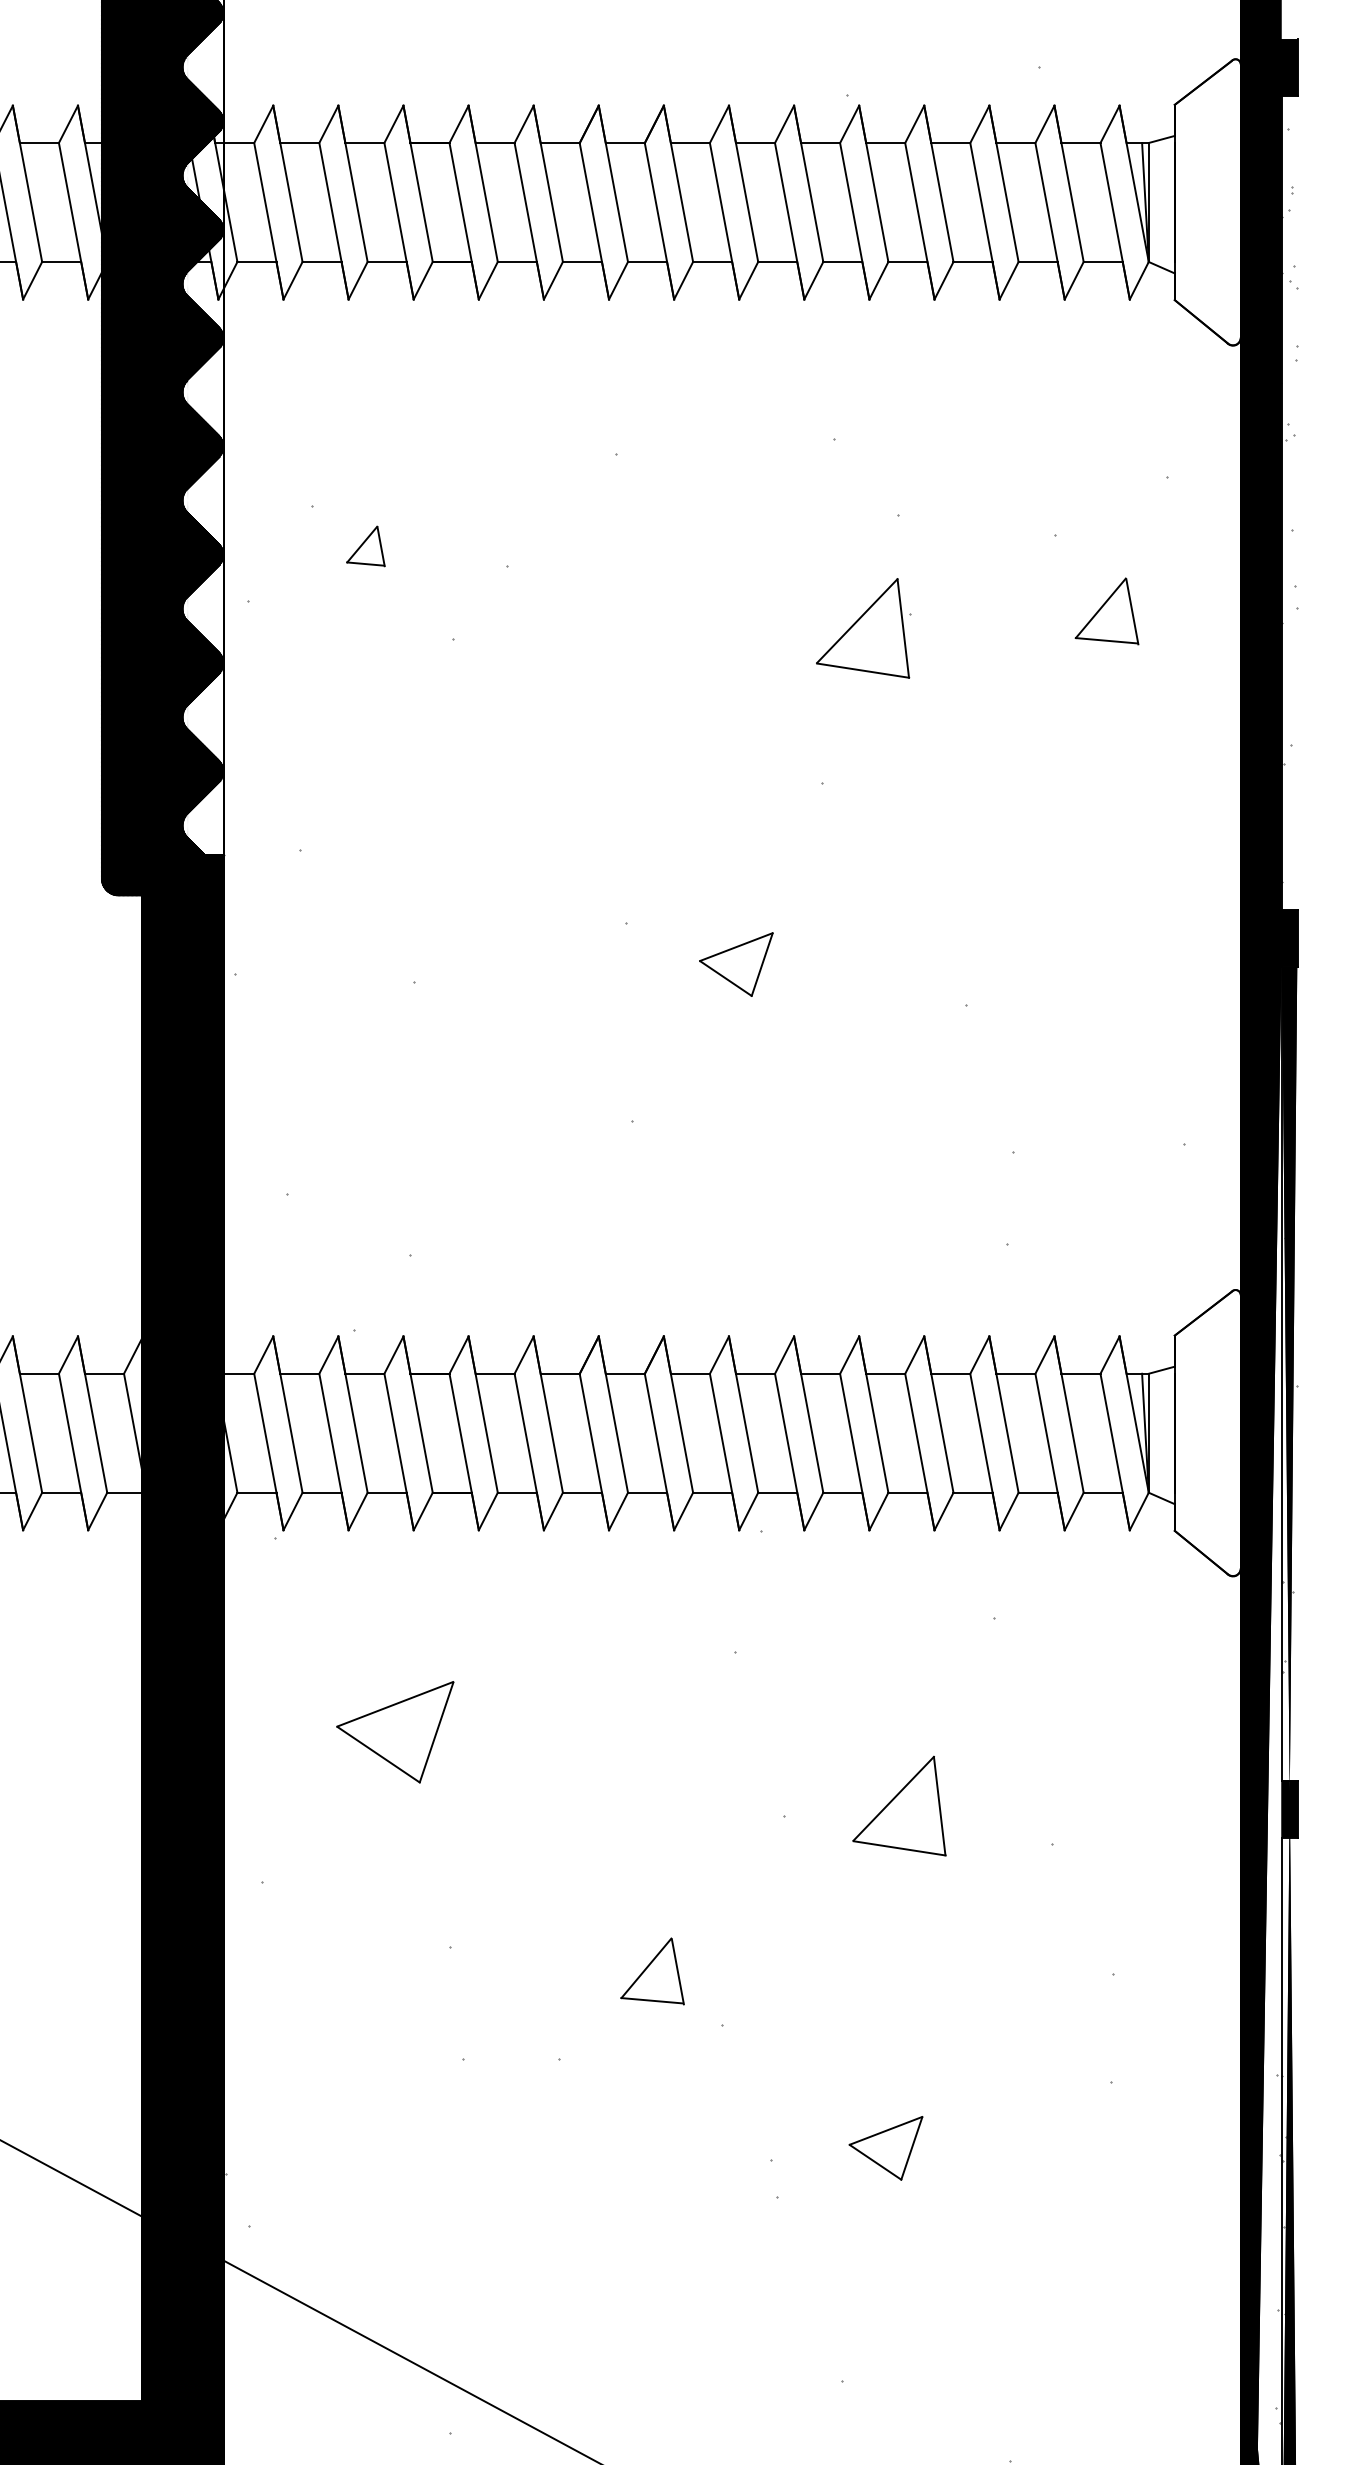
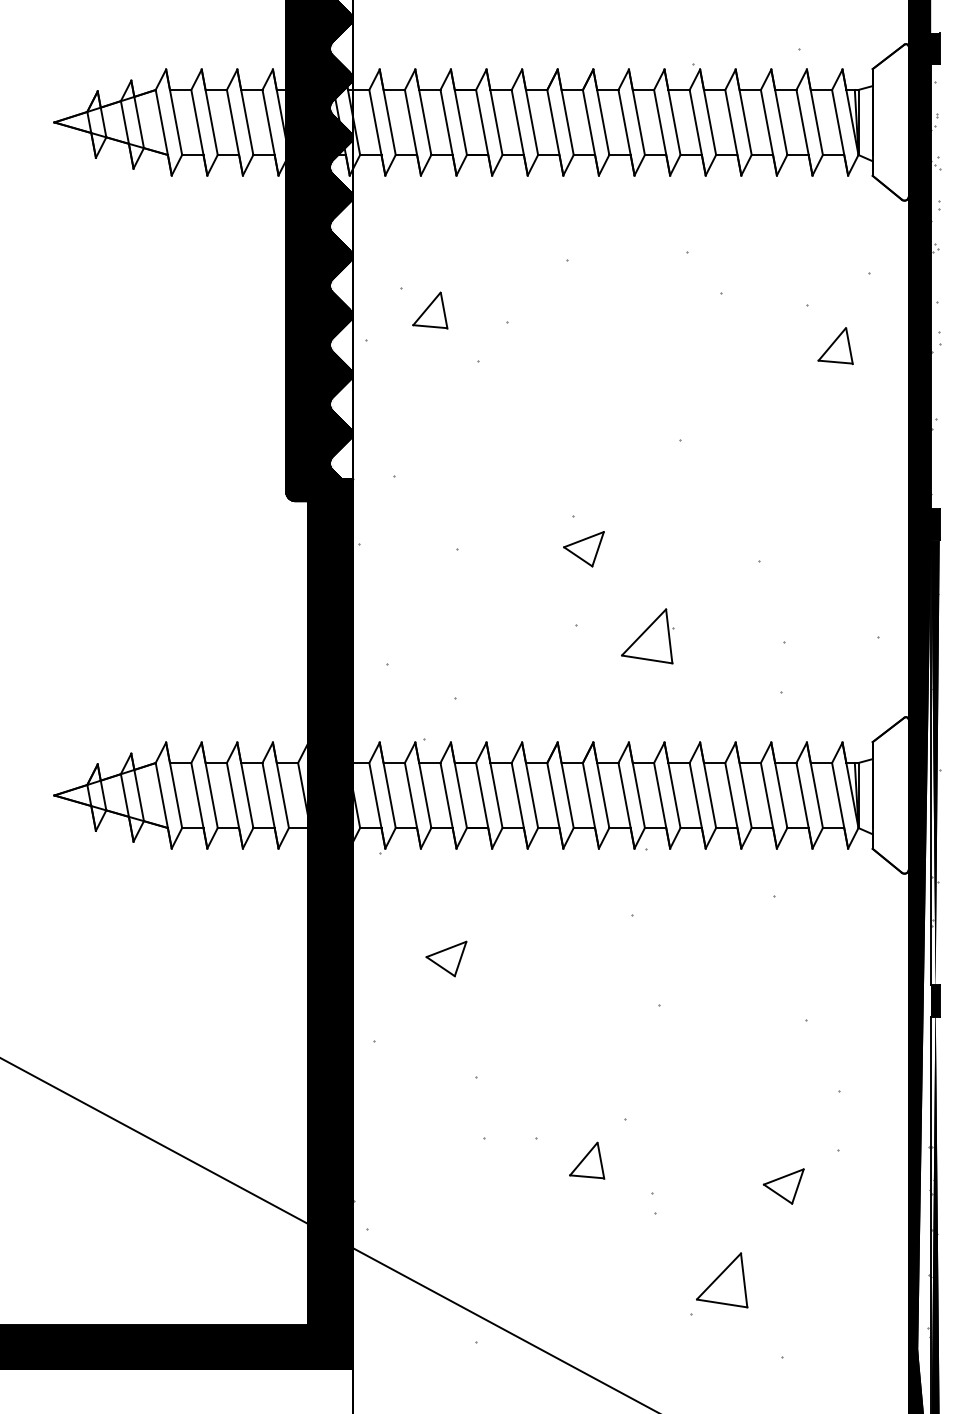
part: (366, 546) -> (430, 310), size x1.67
part: (863, 628) -> (647, 636), moved
part: (735, 965) -> (583, 549), moved
part: (395, 1731) -> (446, 958), size x0.62
part: (900, 1806) -> (722, 1280), moved
part: (653, 1970) -> (587, 1160), moved
part: (885, 2148) -> (783, 1186), moved

